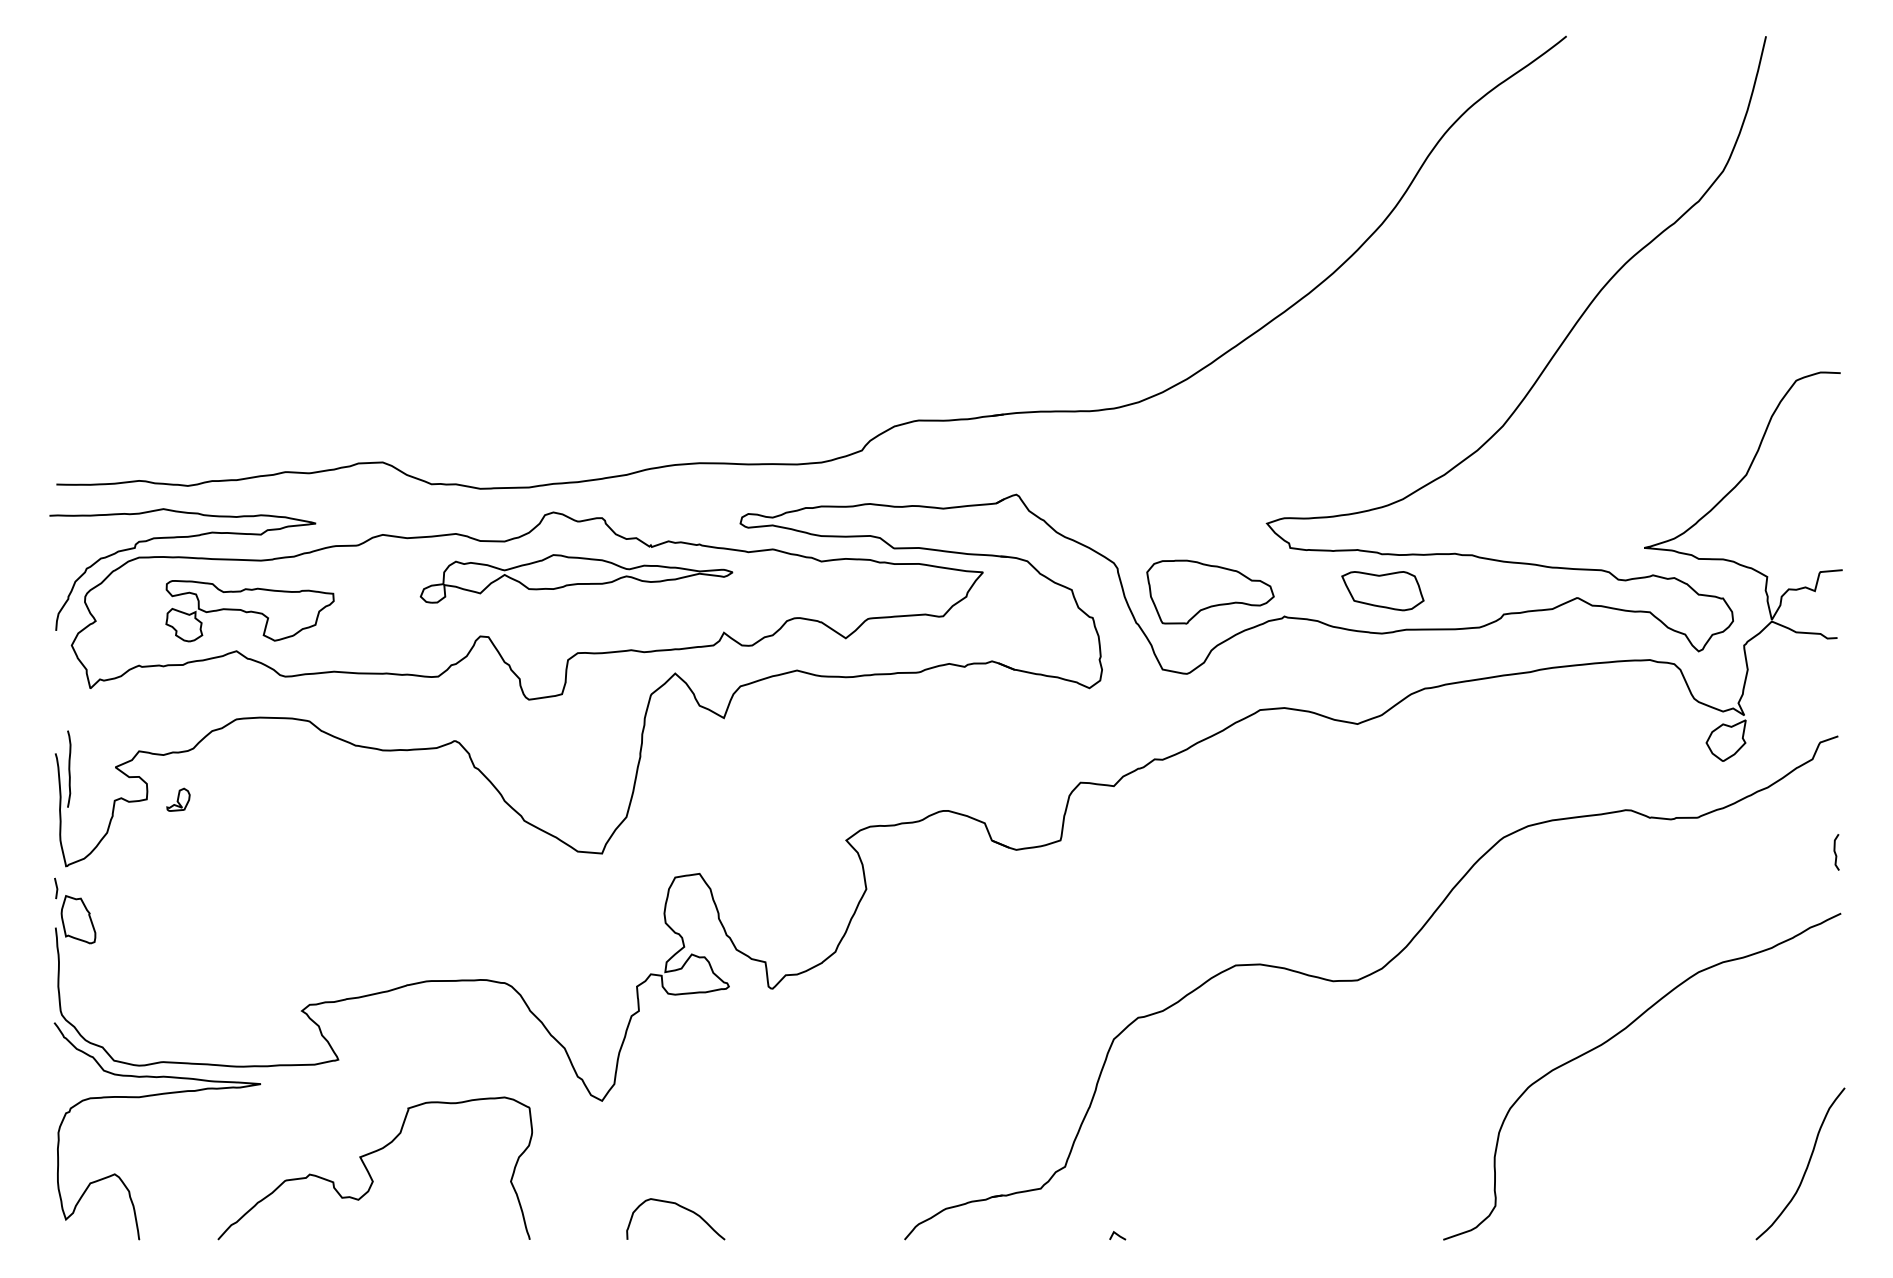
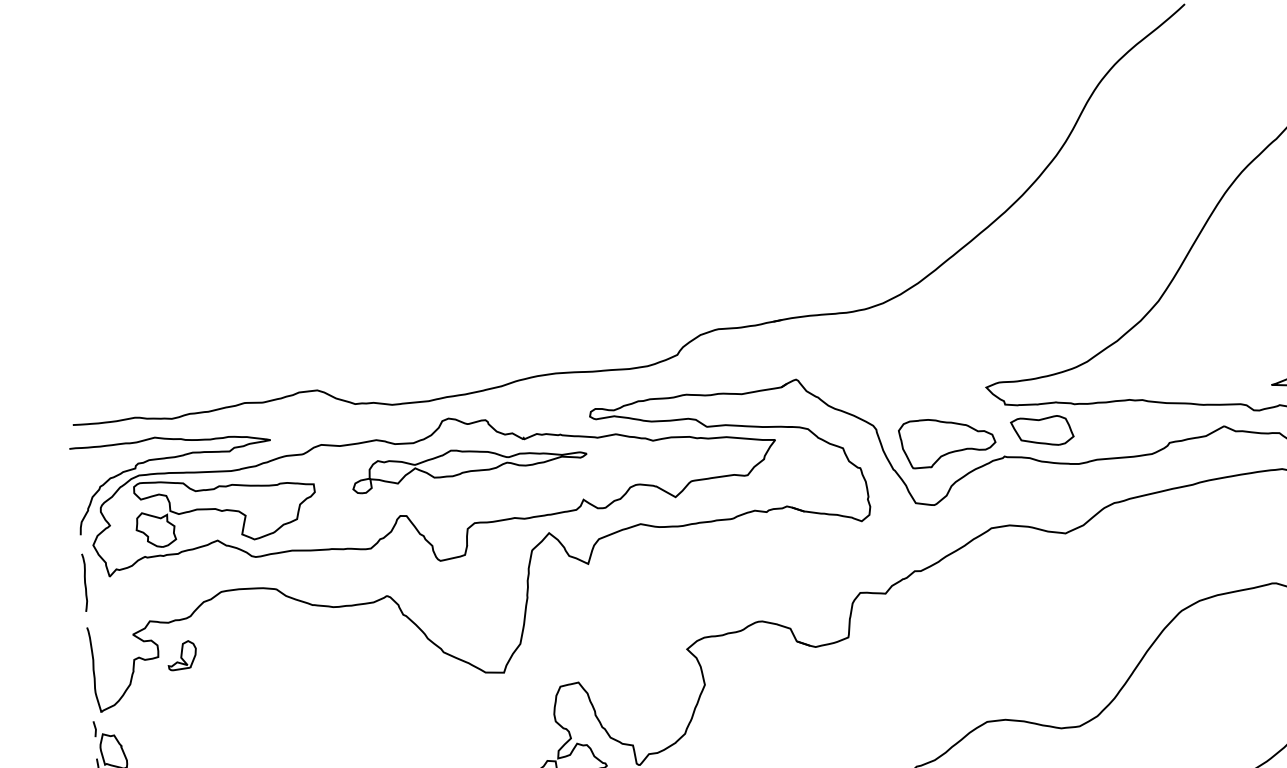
part: (1382, 591) -> (1042, 431), moved
part: (249, 611) -> (225, 509), size x1.43
curve: (69, 768) -> (85, 582), moved
part: (178, 799) -> (182, 655), size x1.67

